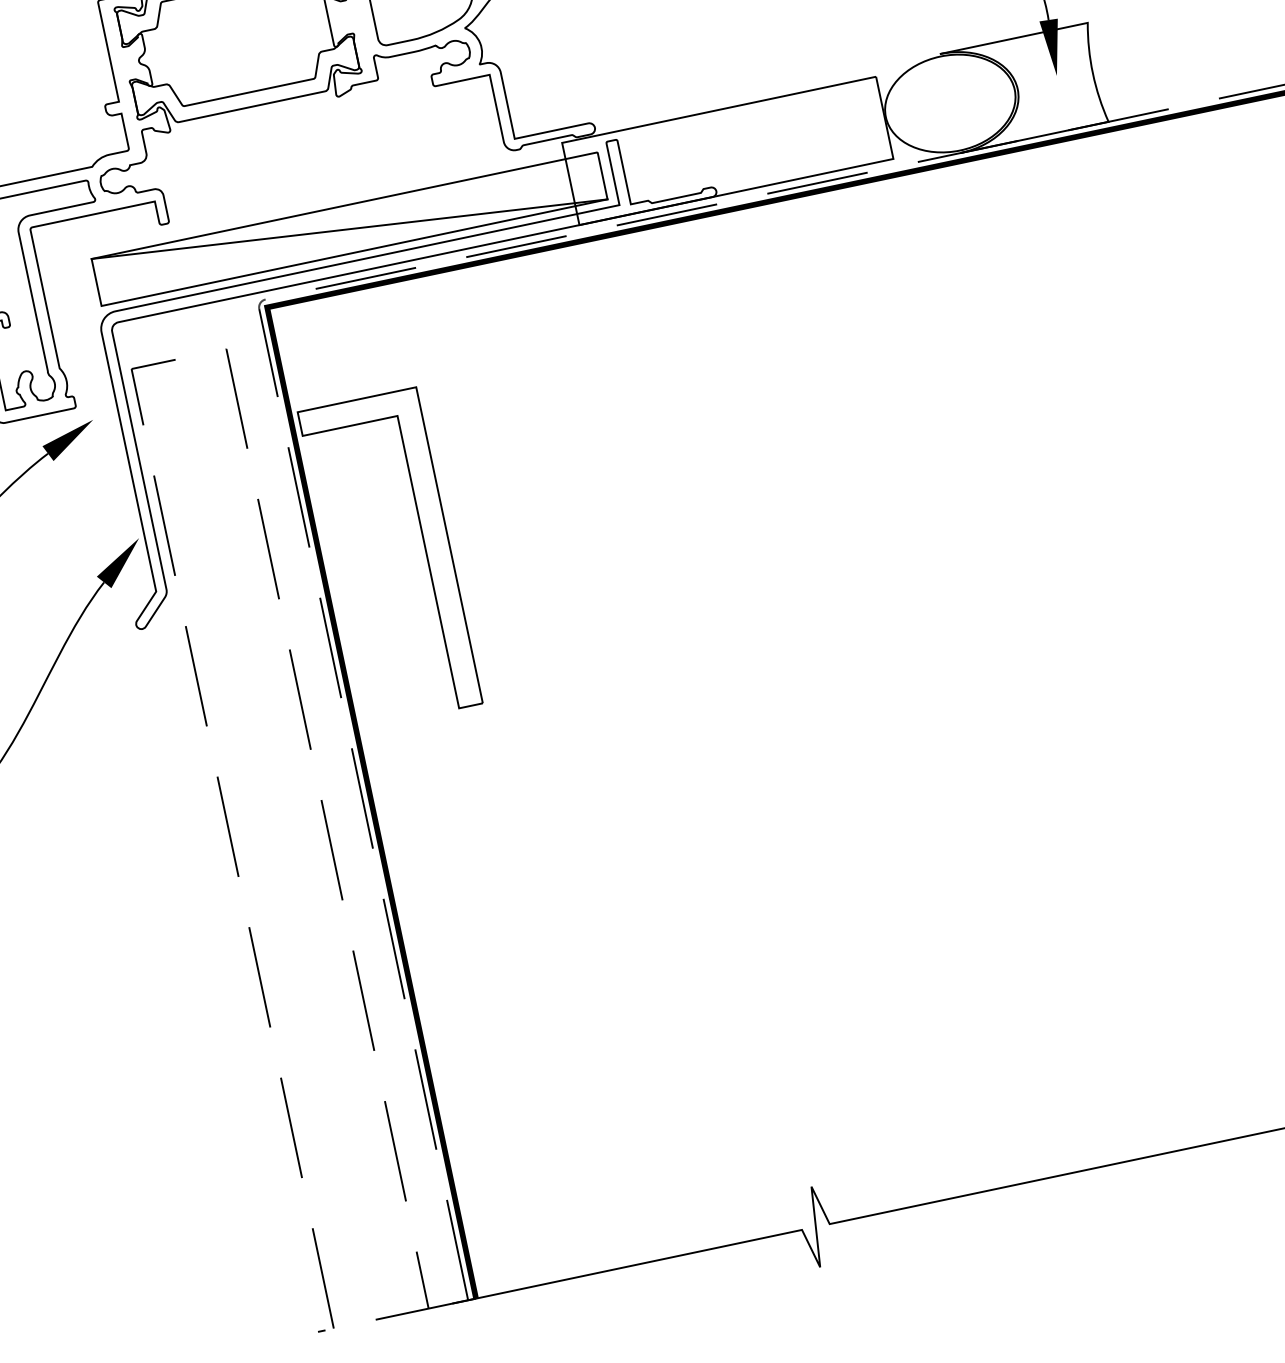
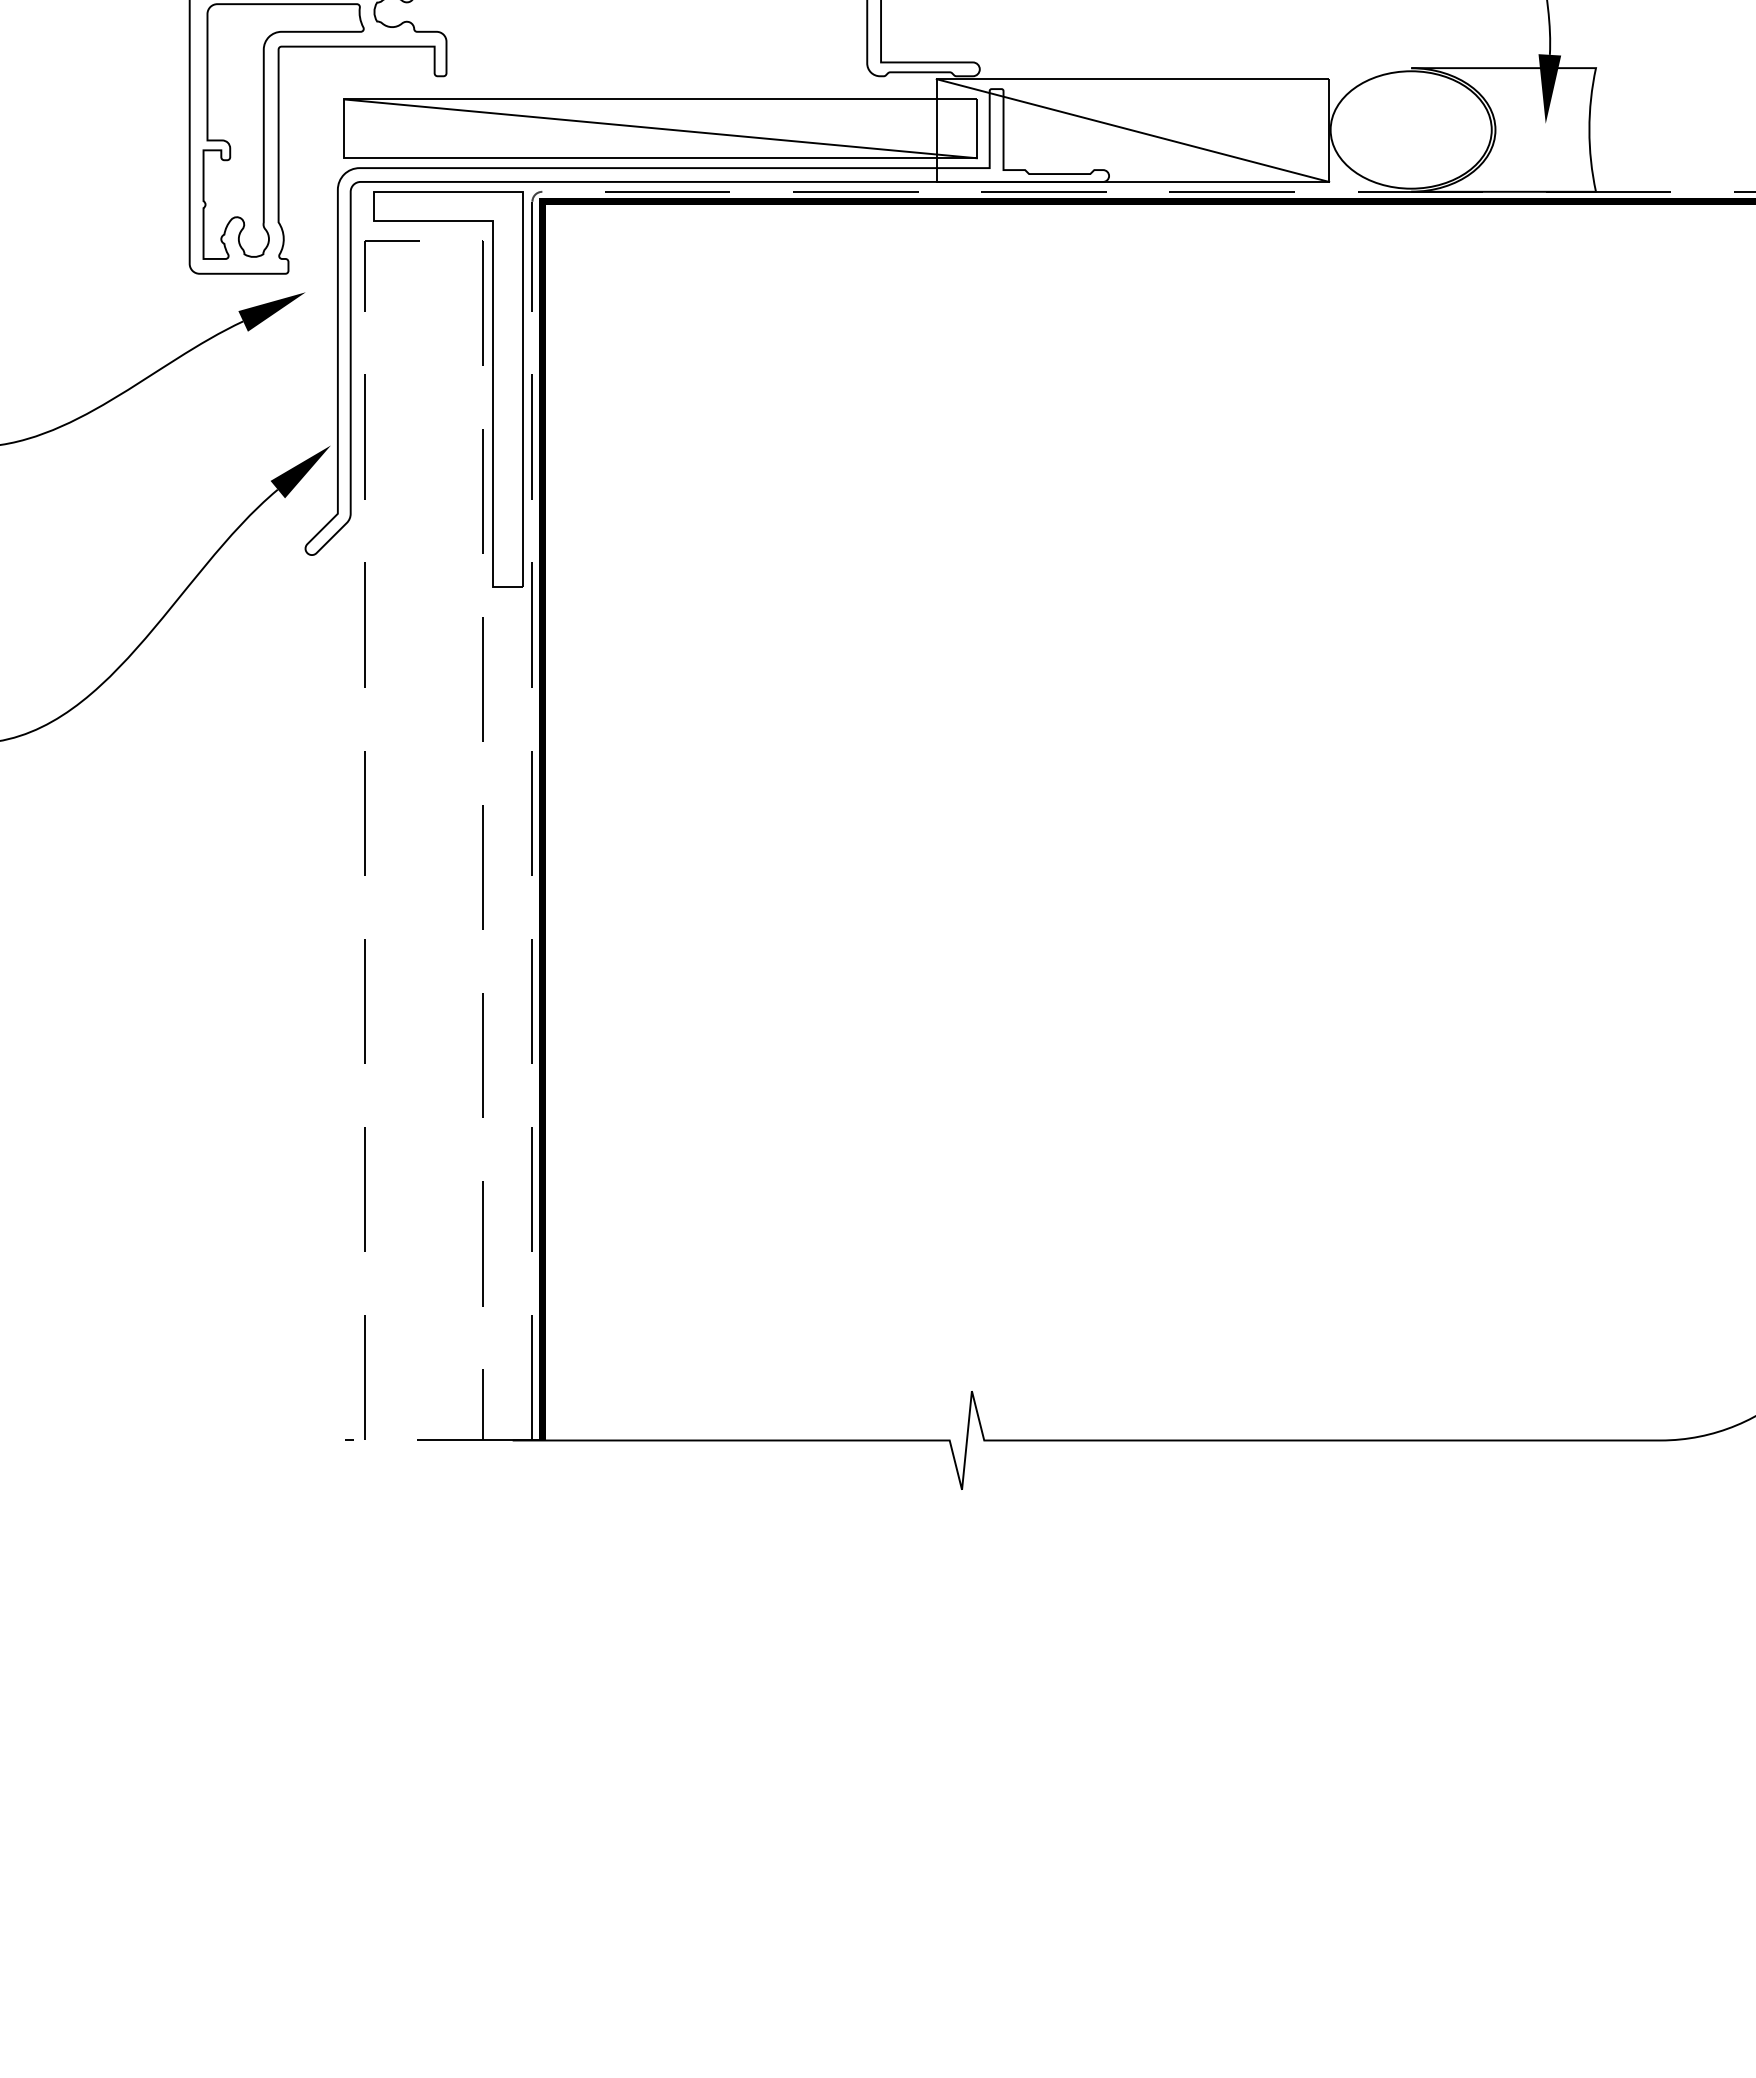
line: (727, 150) -> (1132, 130), added
part: (425, 550) -> (492, 389), moved

